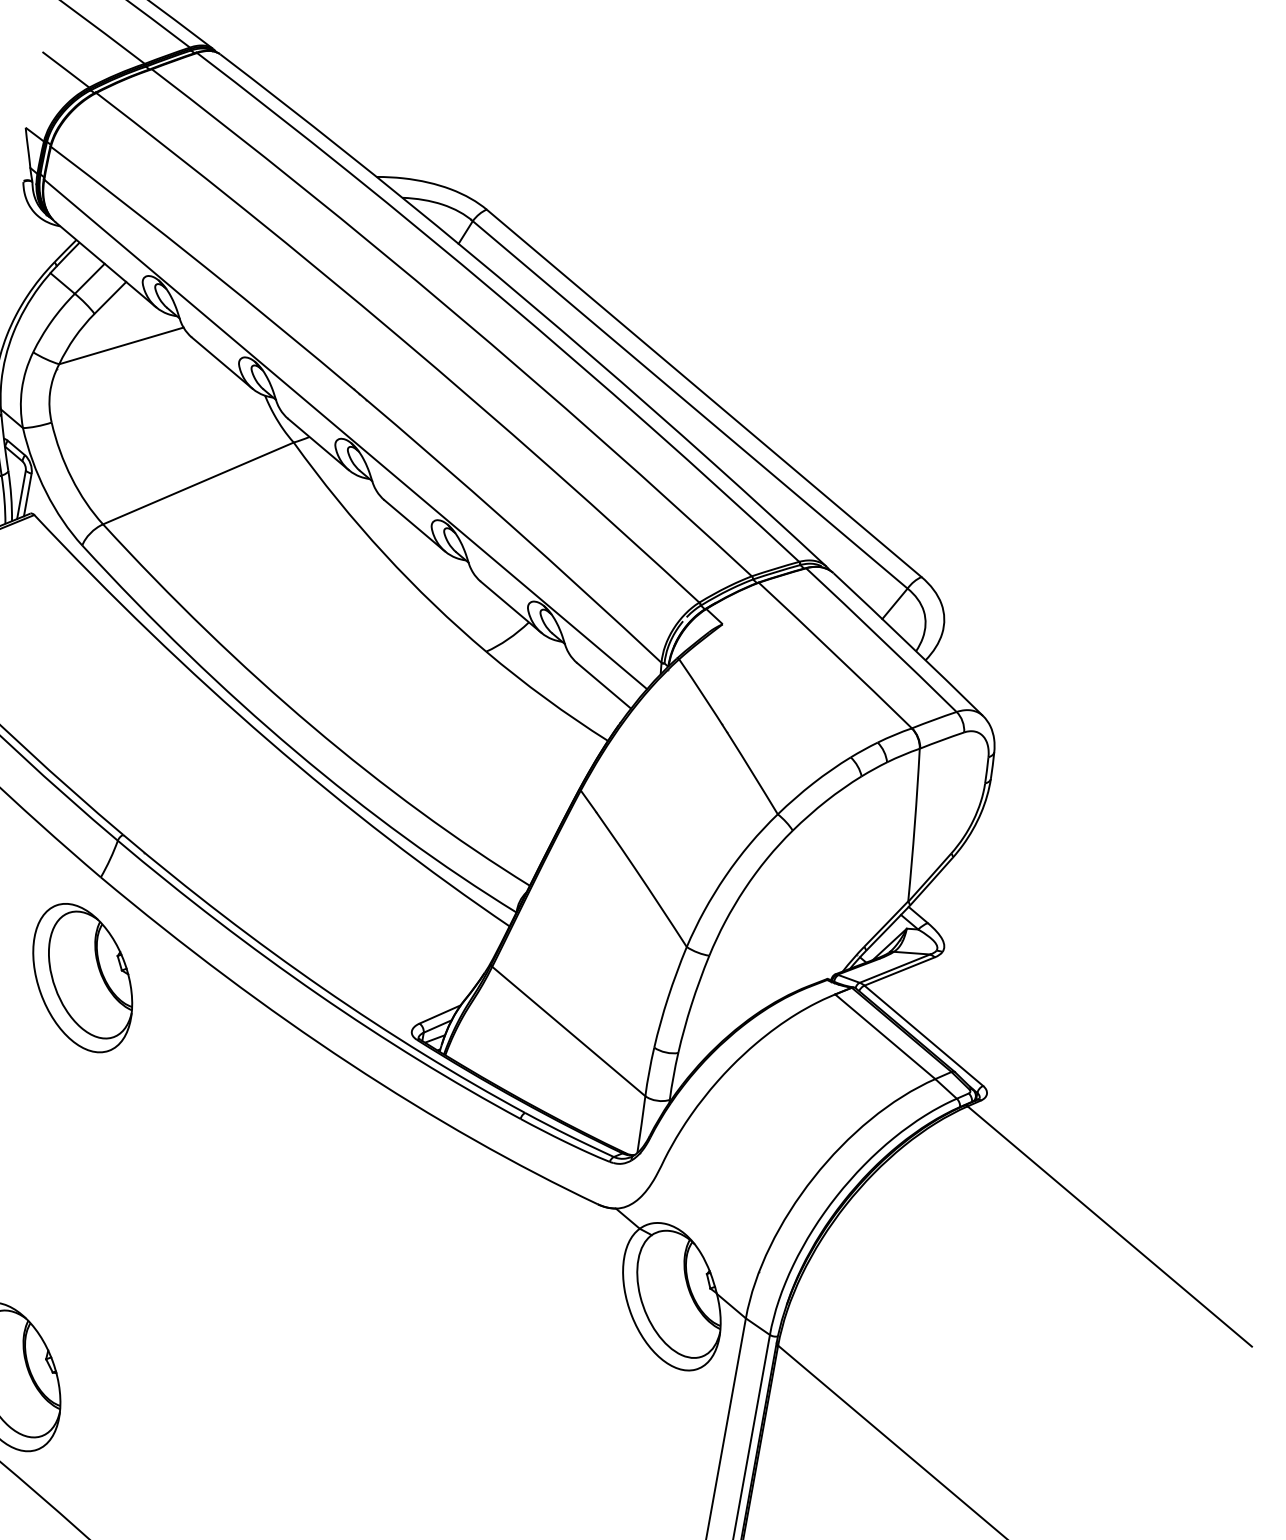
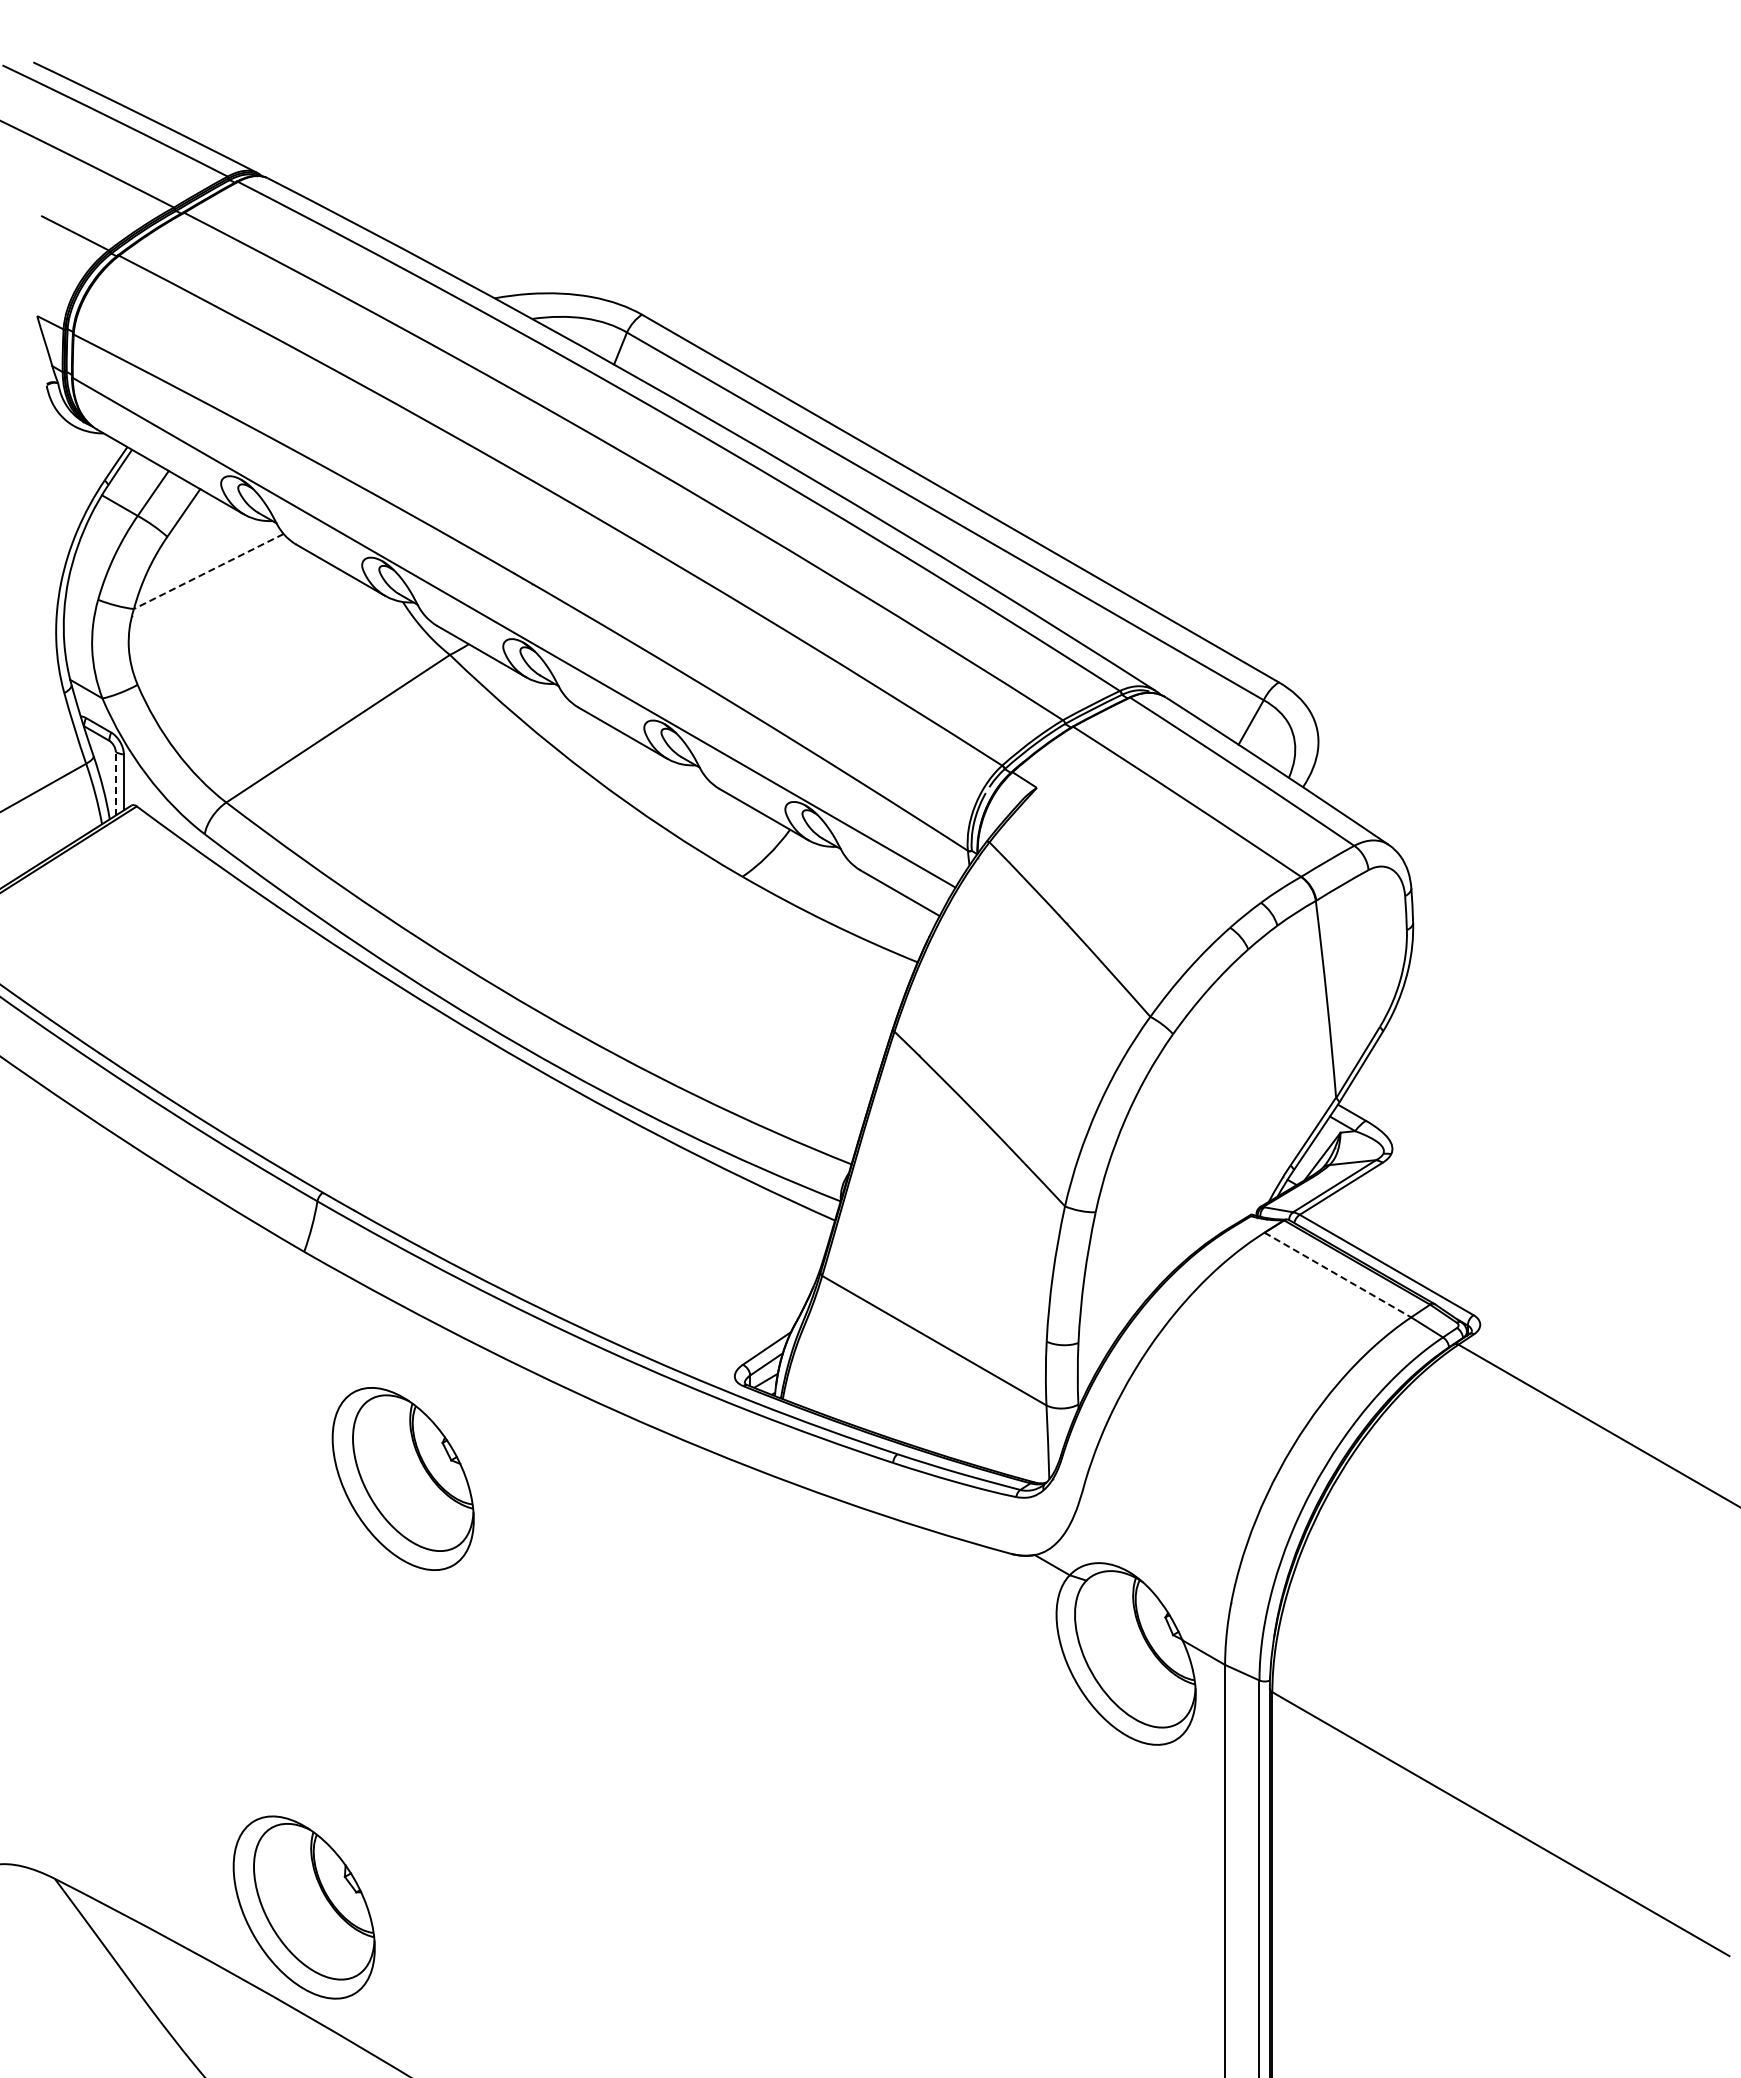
line: (121, 345) -> (208, 571), solid -> dashed
line: (21, 494) -> (115, 783), solid -> dashed
part: (82, 977) -> (402, 1478), moved
line: (884, 1037) -> (1337, 1275), solid -> dashed

